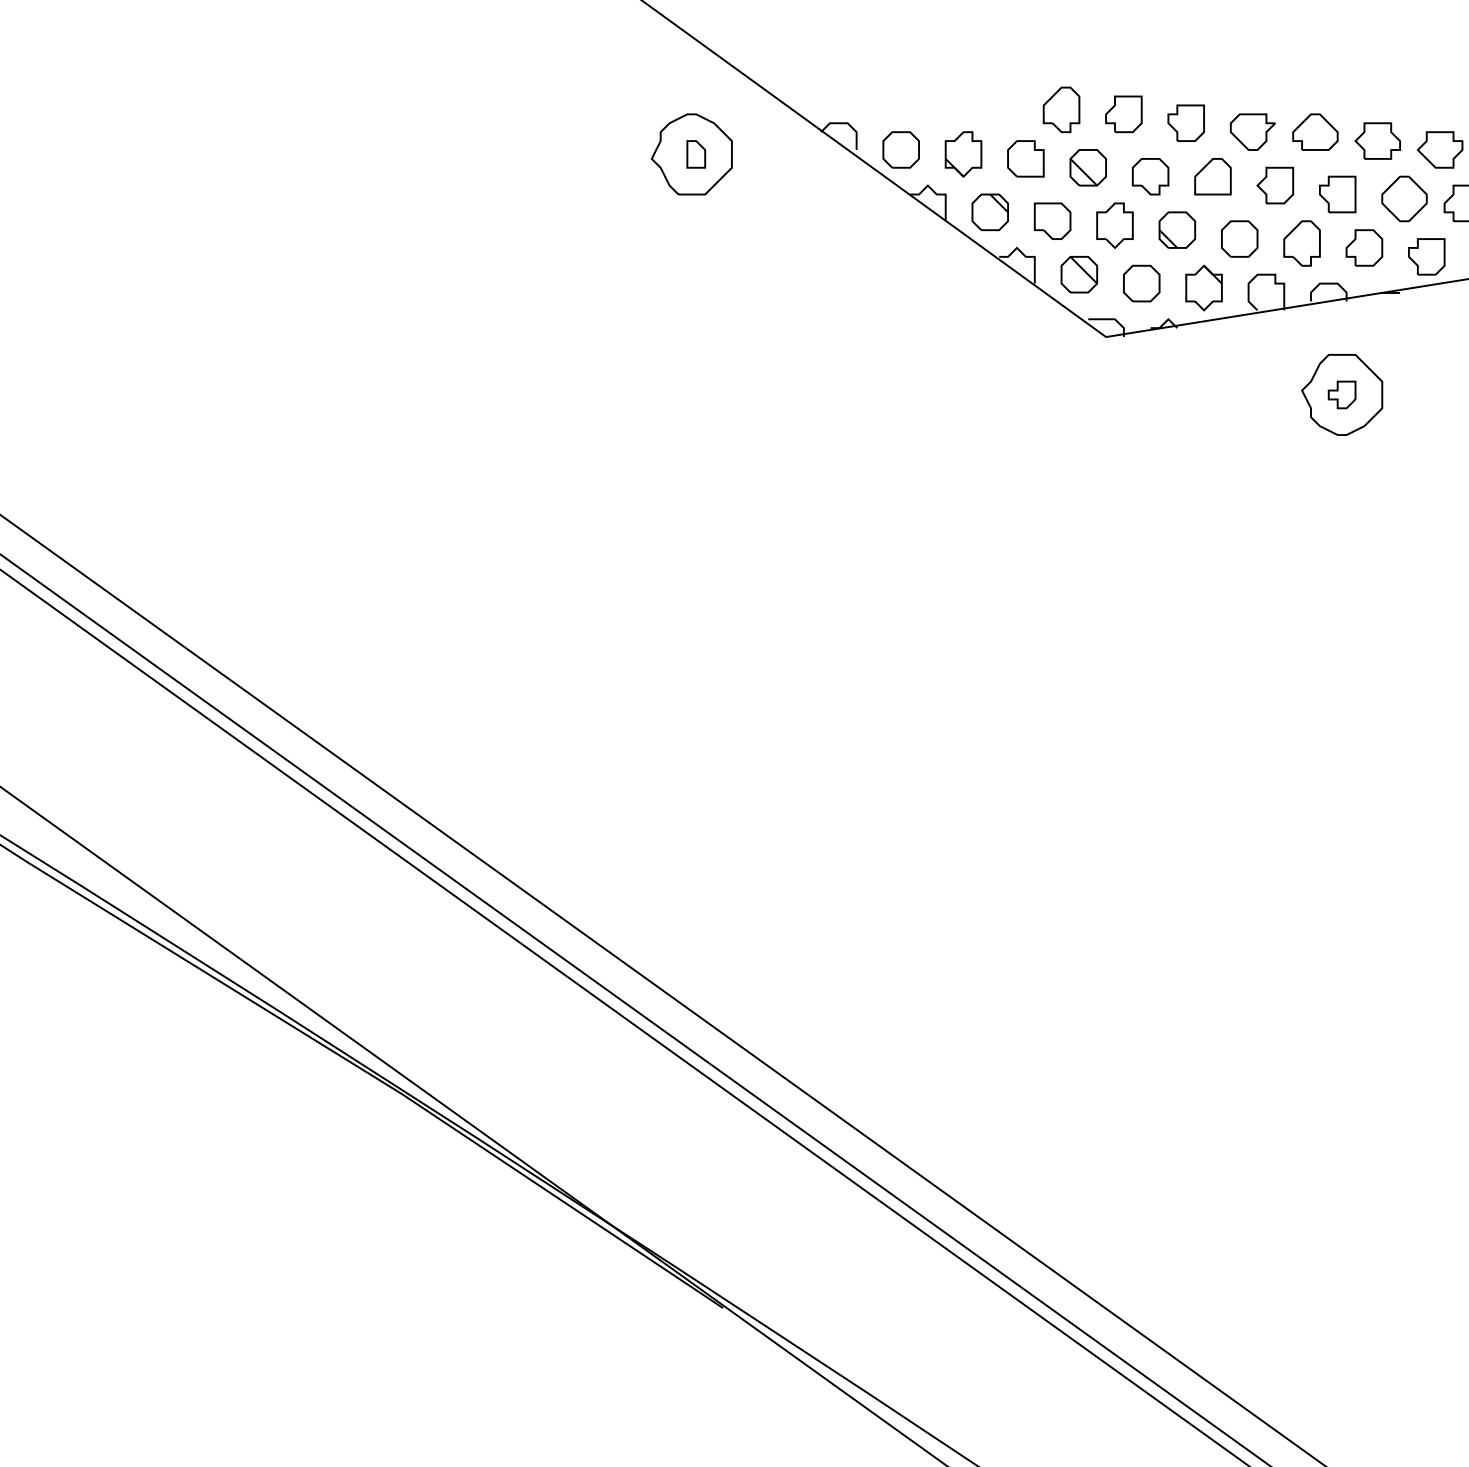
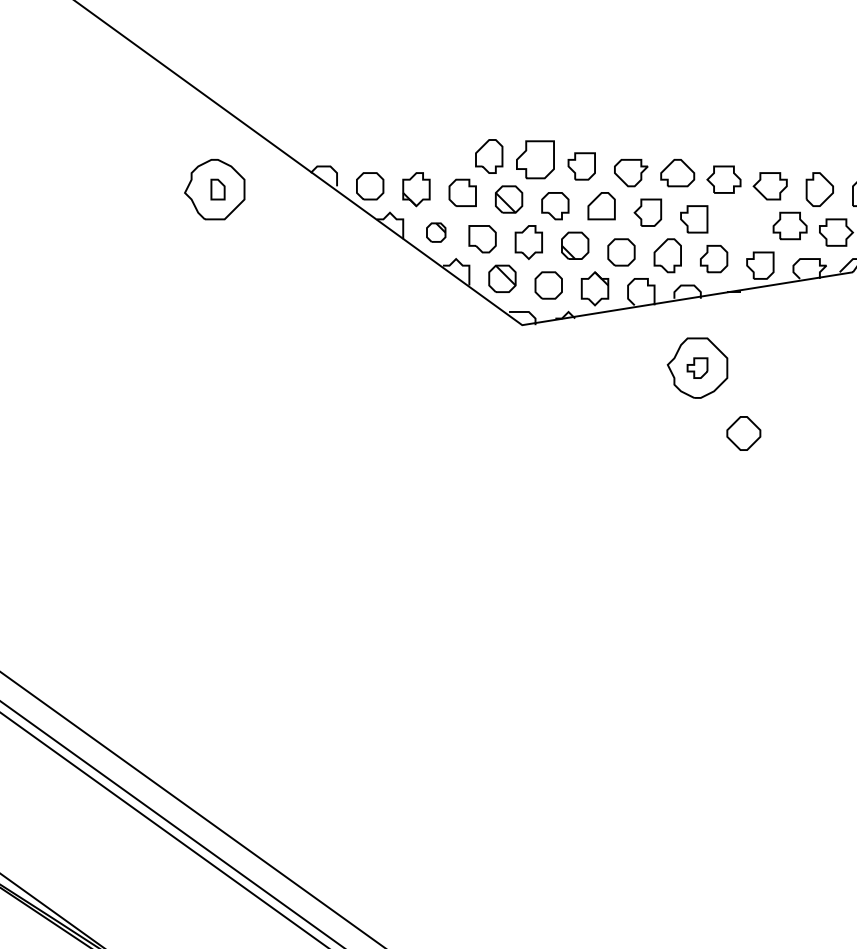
part: (1123, 114) -> (535, 159), size x1.4
part: (1404, 198) -> (743, 433), moved
part: (989, 212) -> (435, 232), size x0.7

